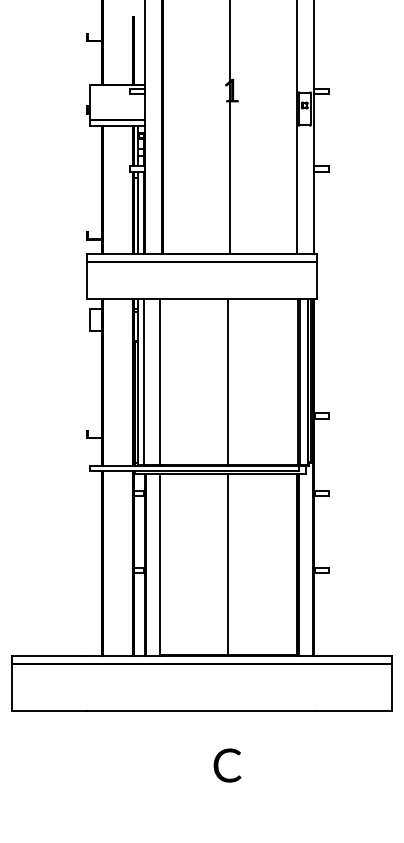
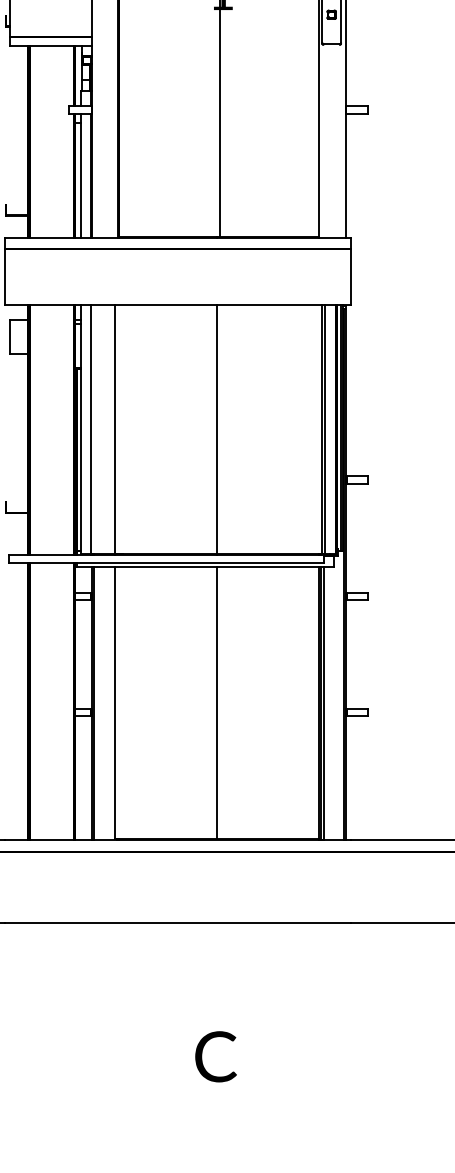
text: (227, 765) -> (215, 1056), moved

